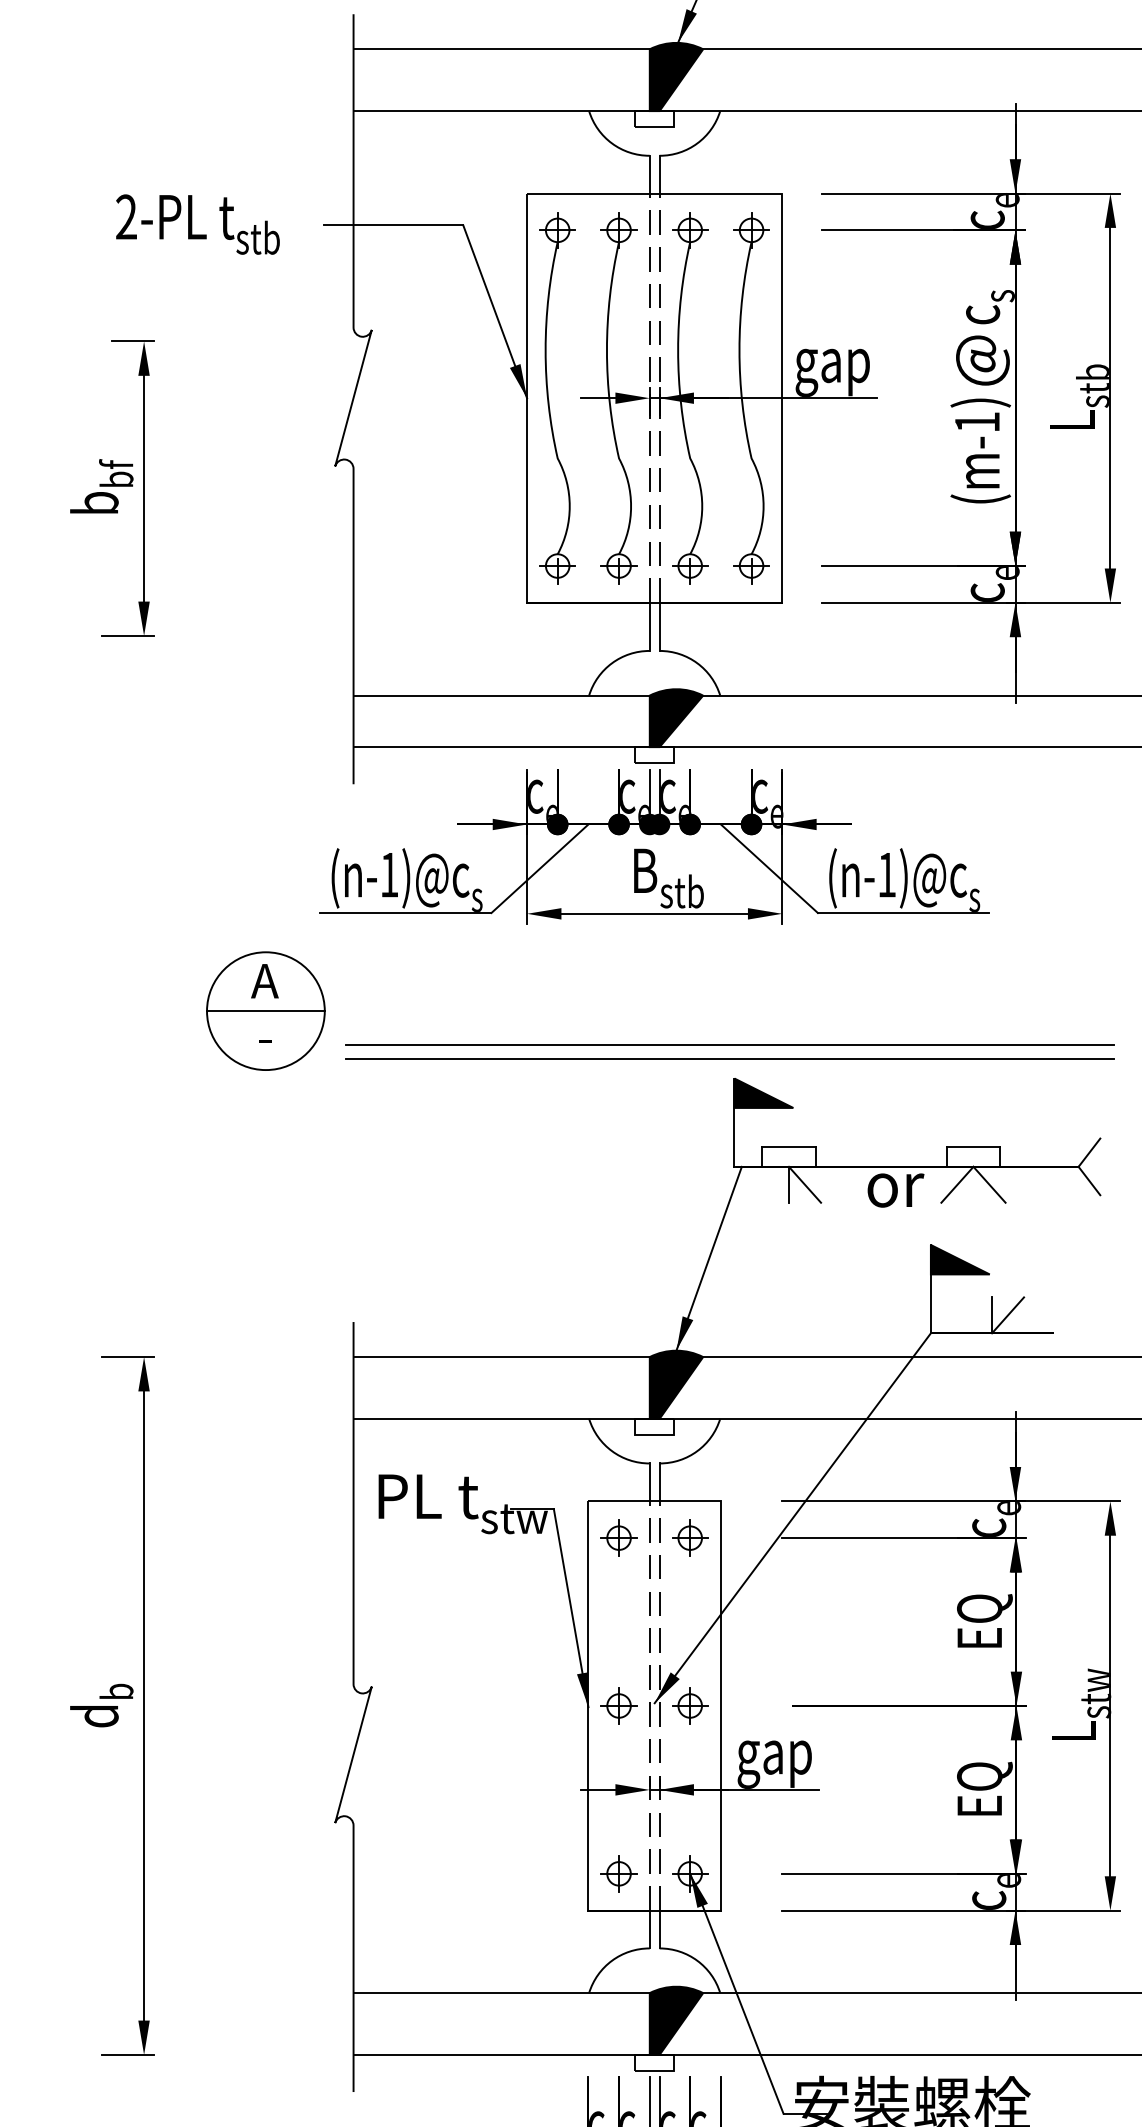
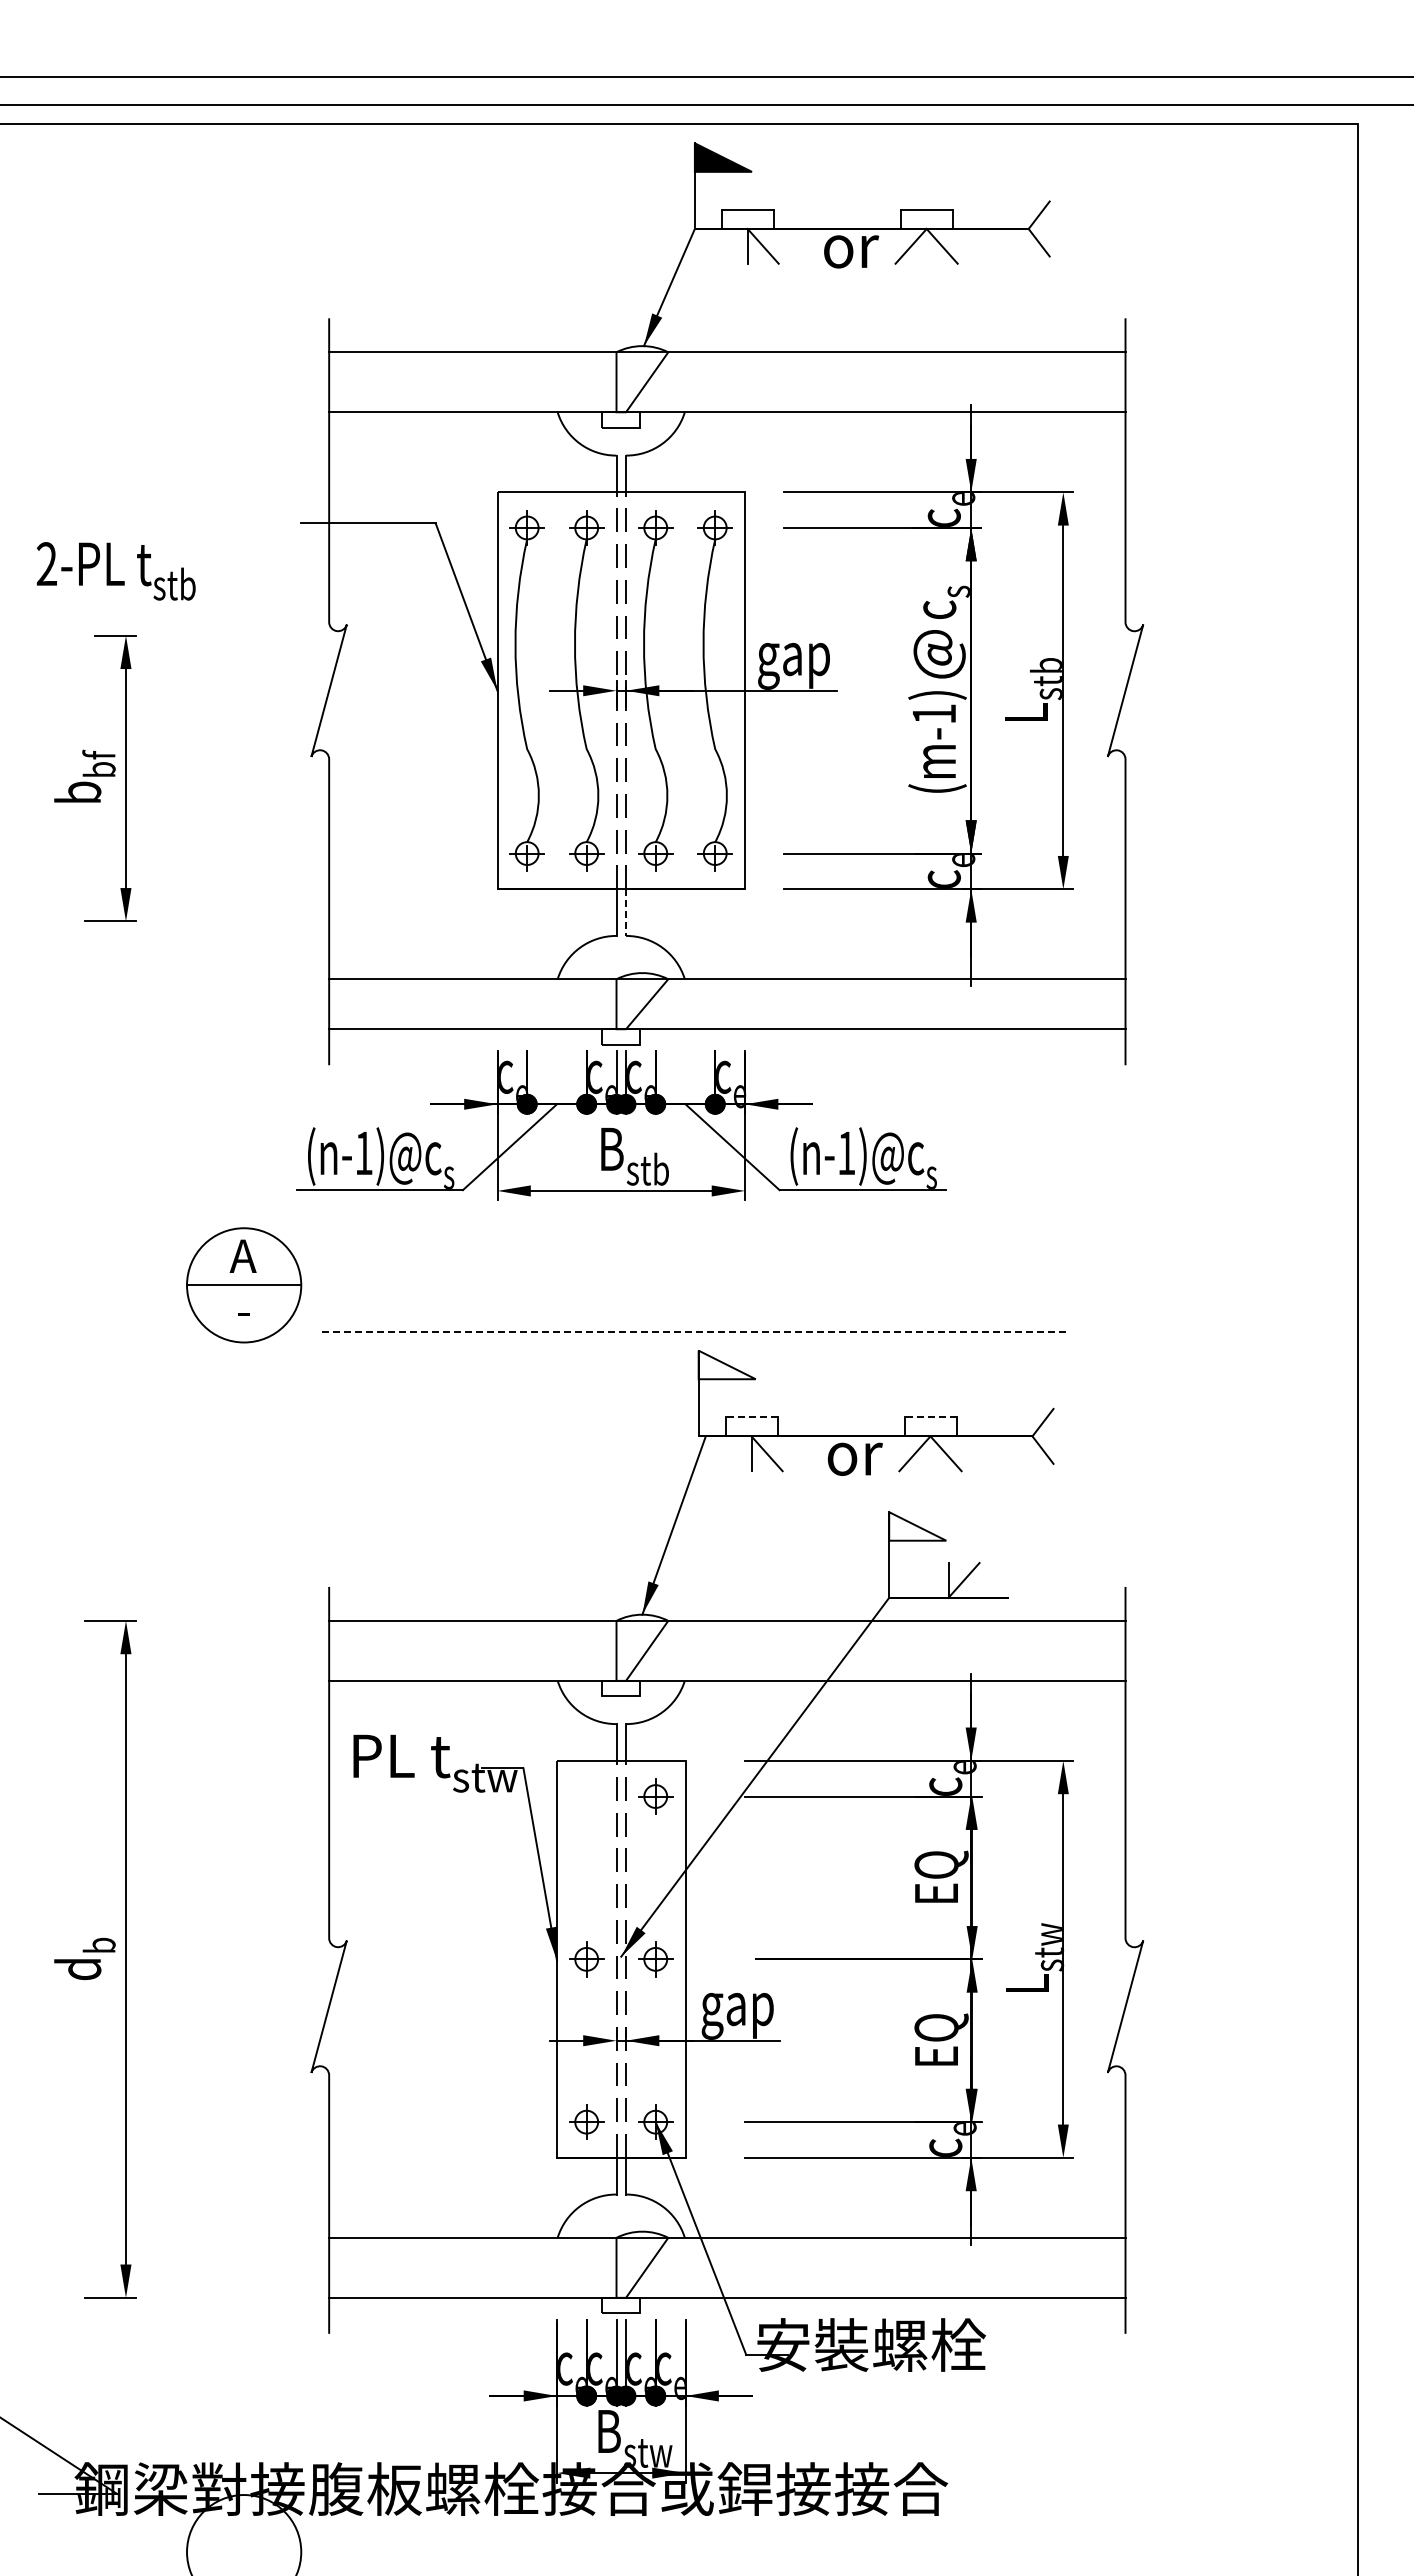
fill: (676, 77) -> (642, 379), removed
text: (197, 224) -> (115, 571), moved
line: (660, 627) -> (626, 913), solid -> dashed
fill: (676, 718) -> (642, 1001), removed
line: (730, 1044) -> (694, 1317), removed
line: (731, 1059) -> (695, 1332), solid -> dashed
fill: (763, 1092) -> (726, 1364), removed
line: (788, 1147) -> (751, 1417), solid -> dashed
line: (973, 1147) -> (930, 1417), solid -> dashed
fill: (960, 1259) -> (917, 1526), removed
fill: (676, 1384) -> (642, 1647), removed
part: (618, 1538) -> (586, 1796), removed
fill: (676, 2020) -> (642, 2264), removed

